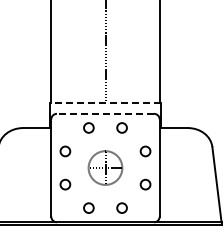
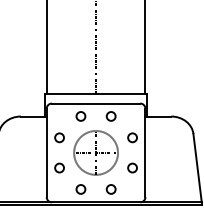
line: (105, 102) -> (96, 93), dashed -> solid
line: (105, 113) -> (96, 103), dashed -> solid
part: (105, 167) -> (96, 152), size x1.43

